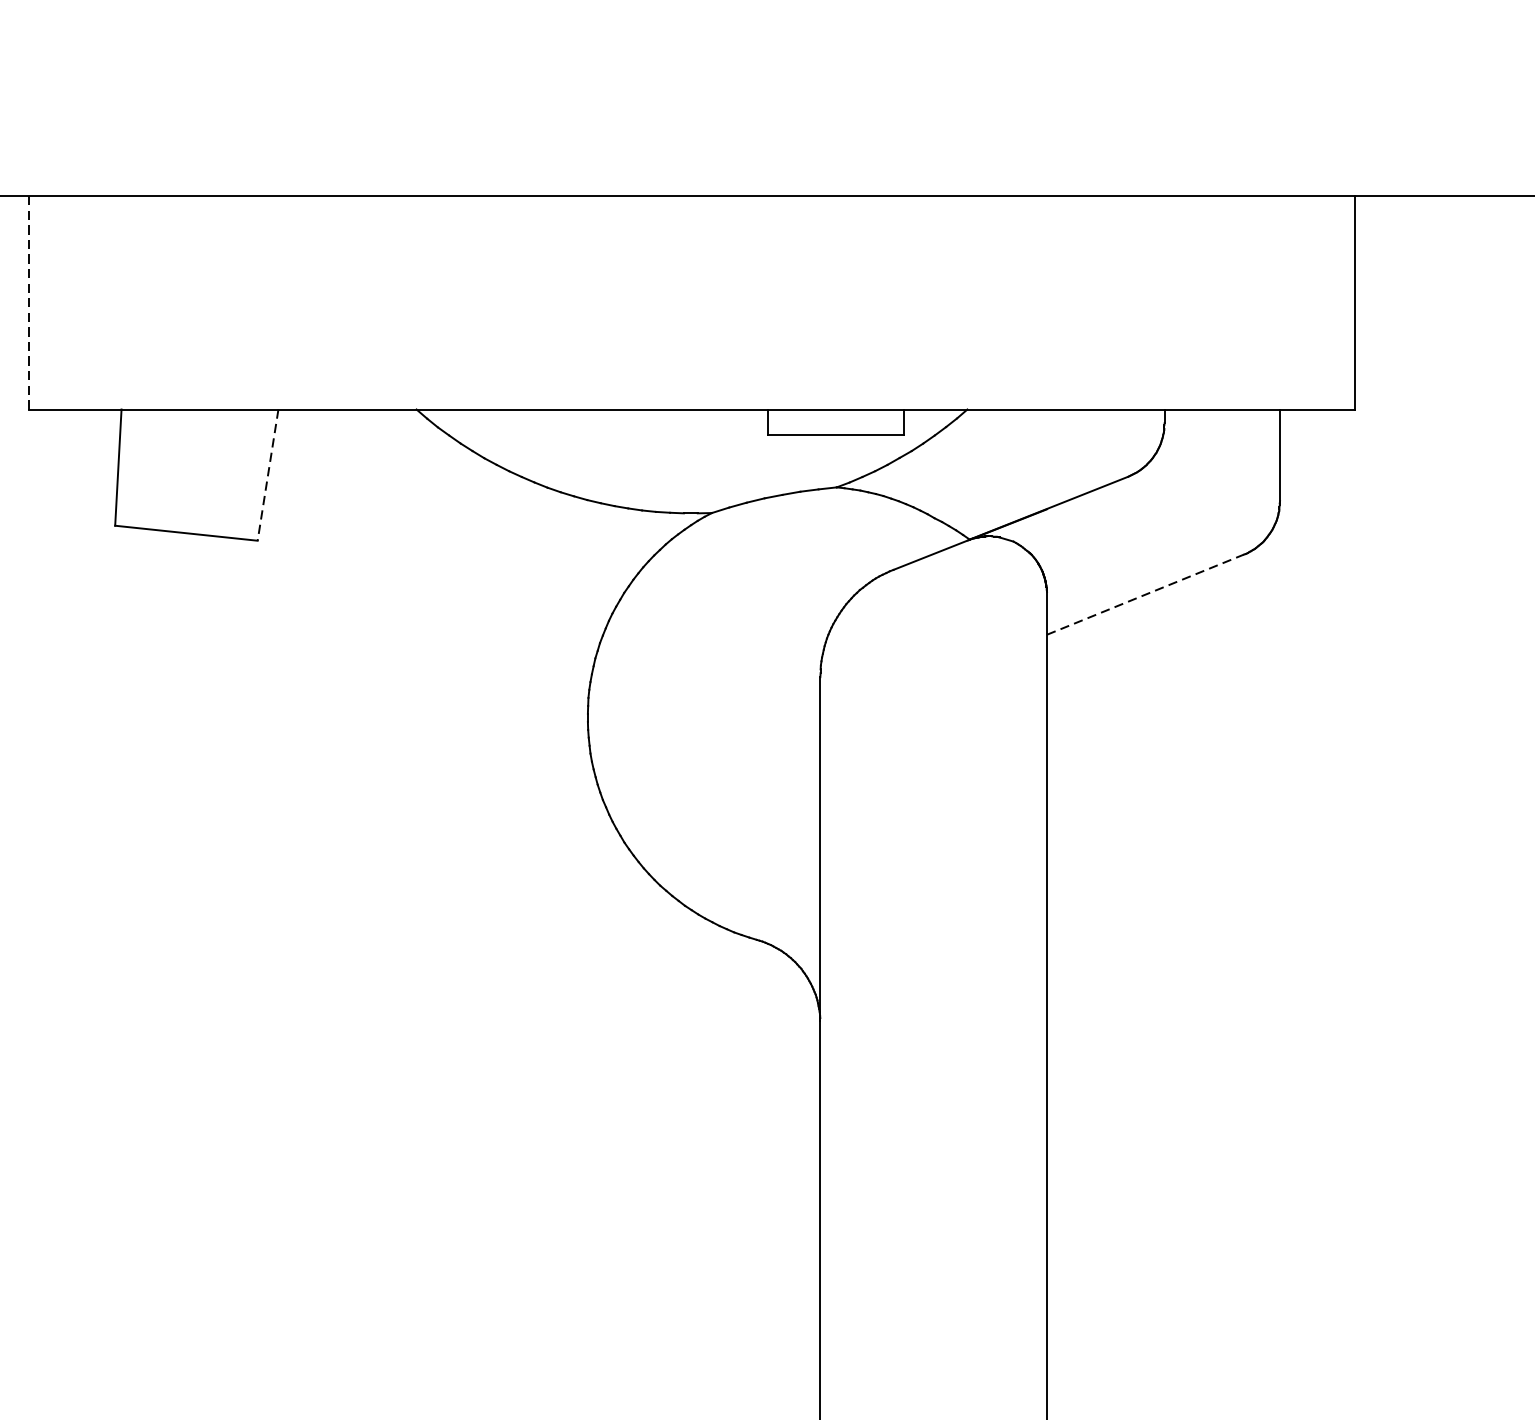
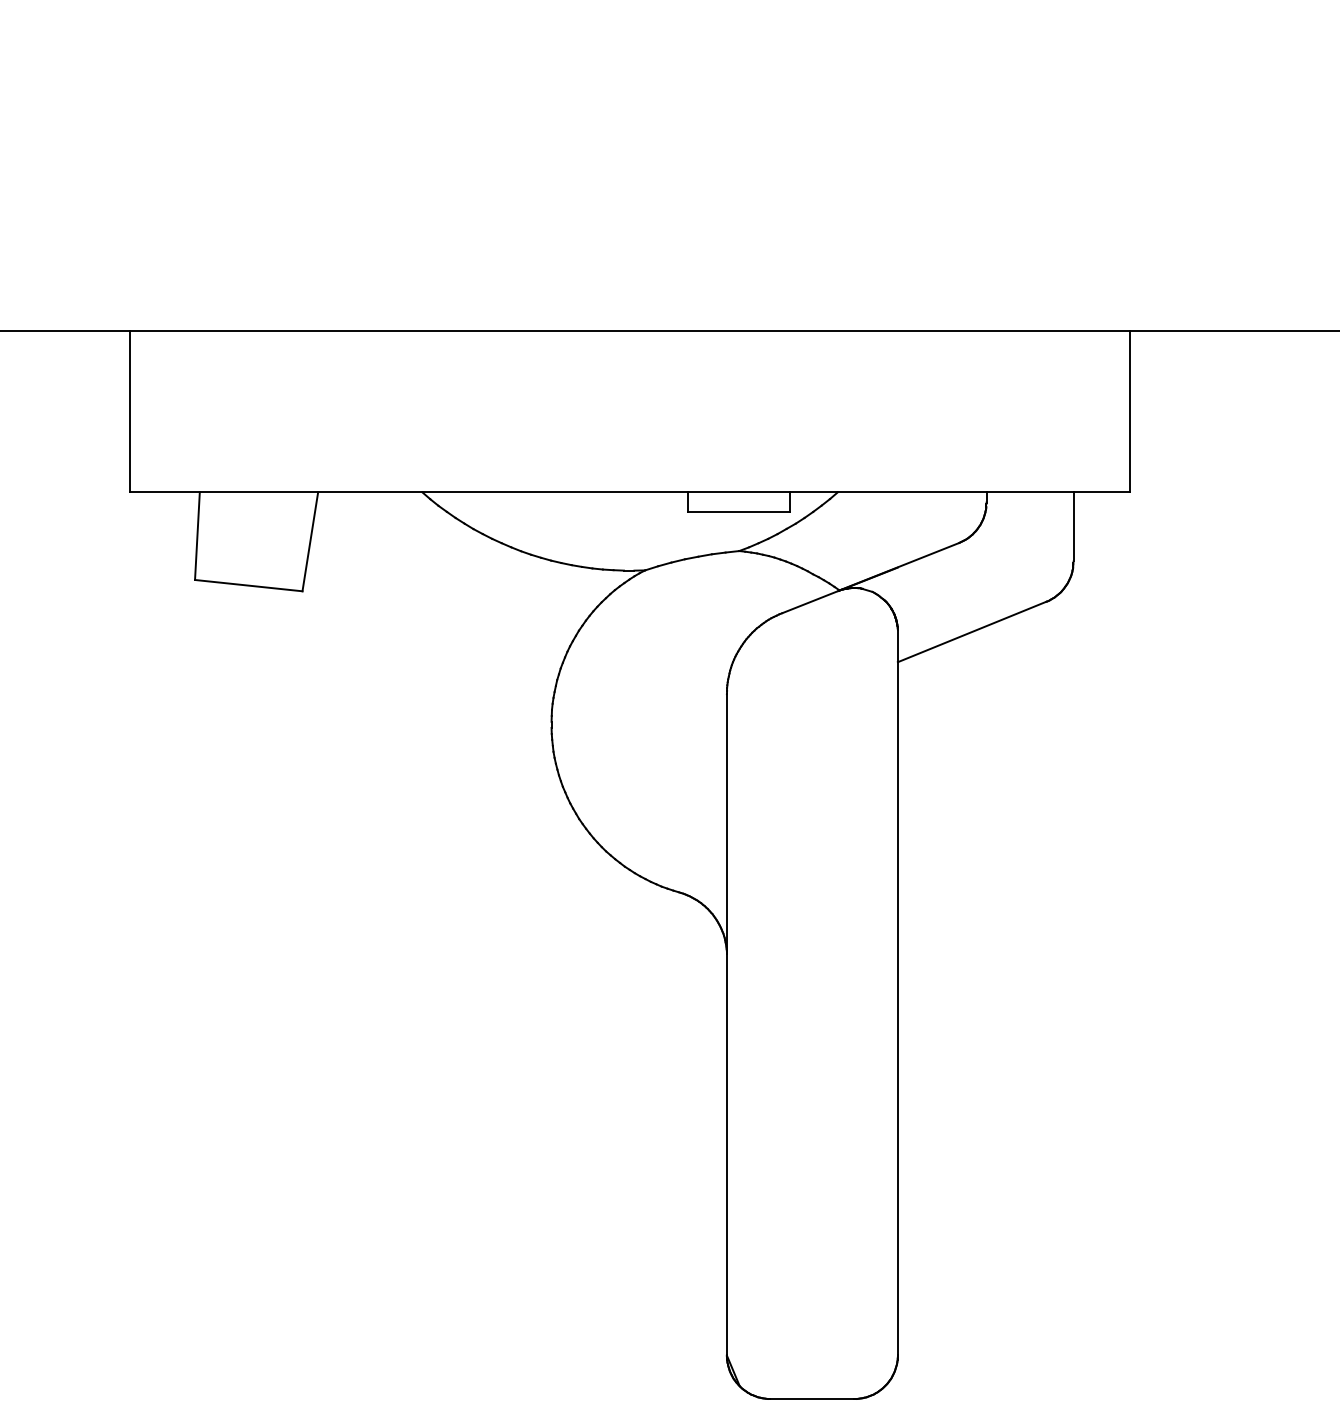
line: (28, 302) -> (129, 411), dashed -> solid
line: (268, 476) -> (310, 542), dashed -> solid
line: (1145, 594) -> (972, 631), dashed -> solid

